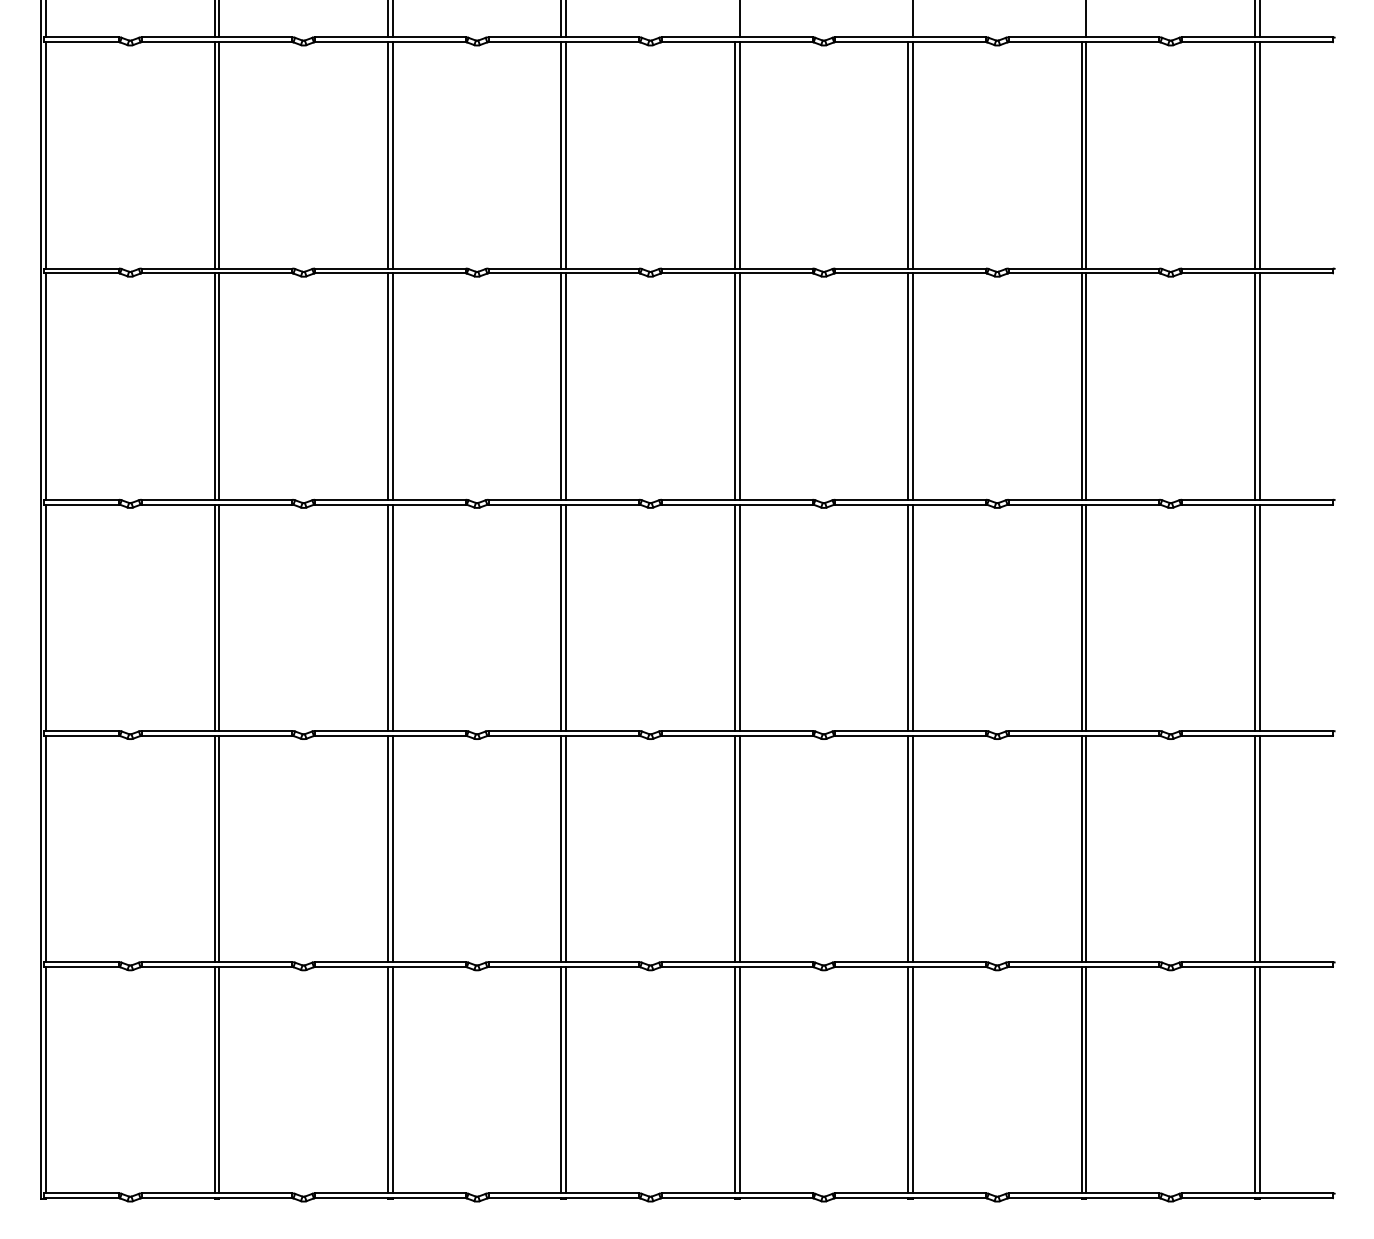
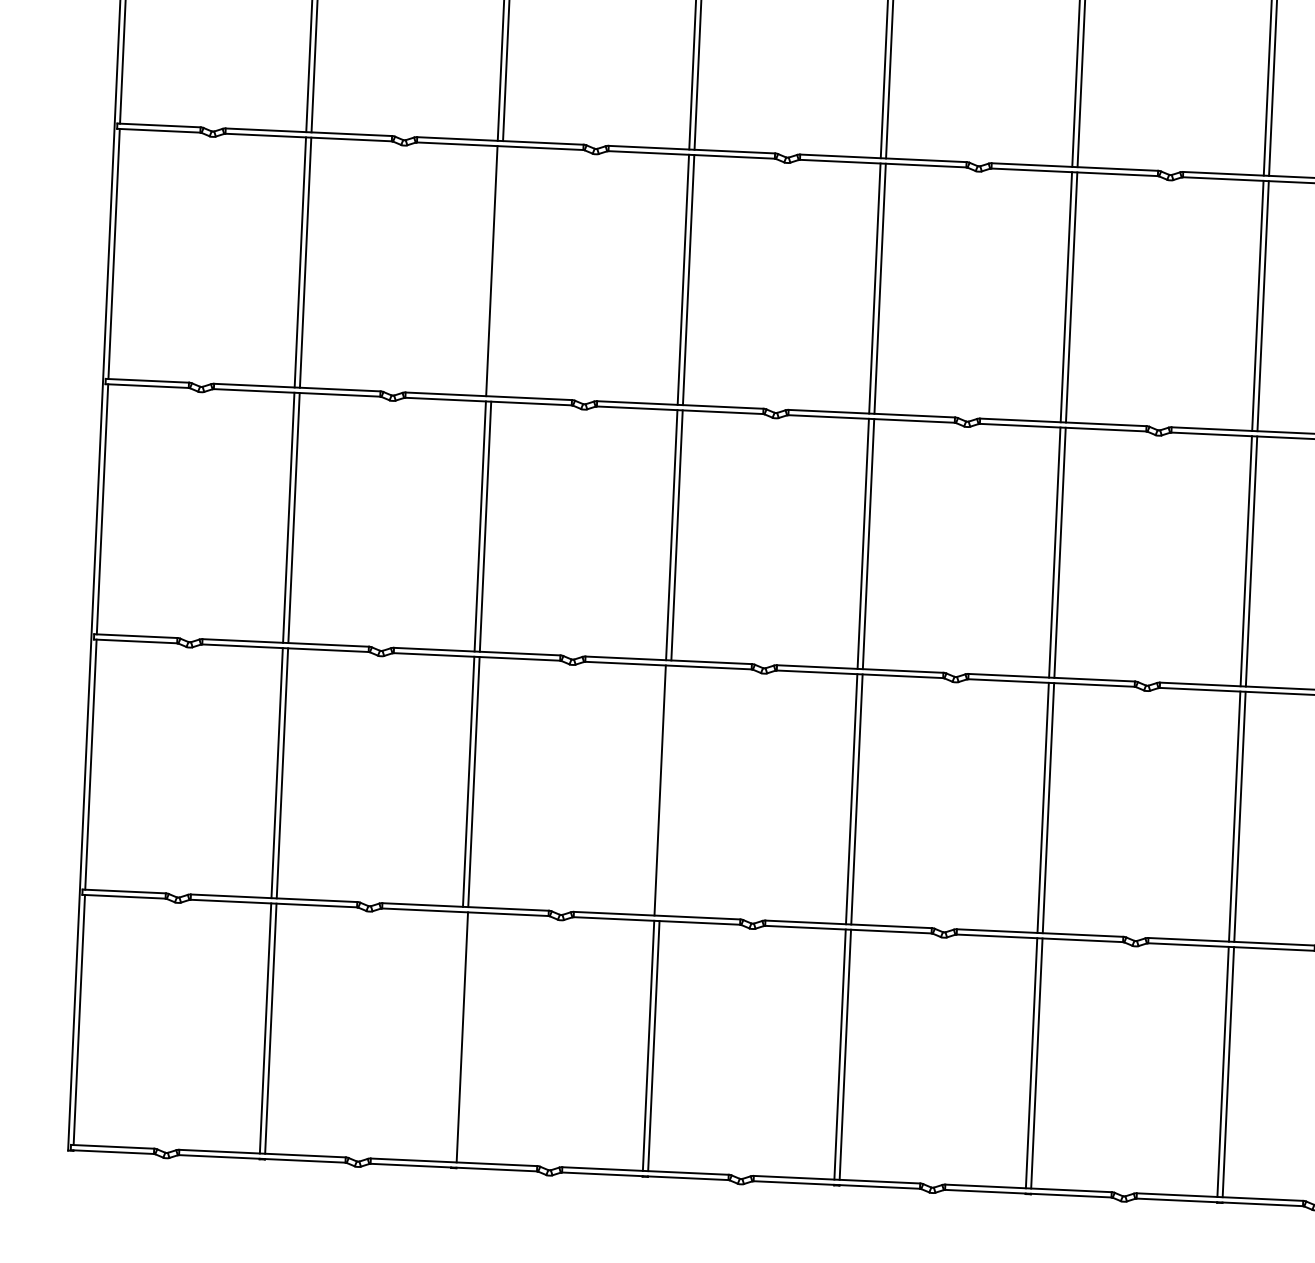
line: (392, 386) -> (496, 271), removed
line: (566, 848) -> (665, 790), removed
line: (388, 1079) -> (457, 1036), removed

